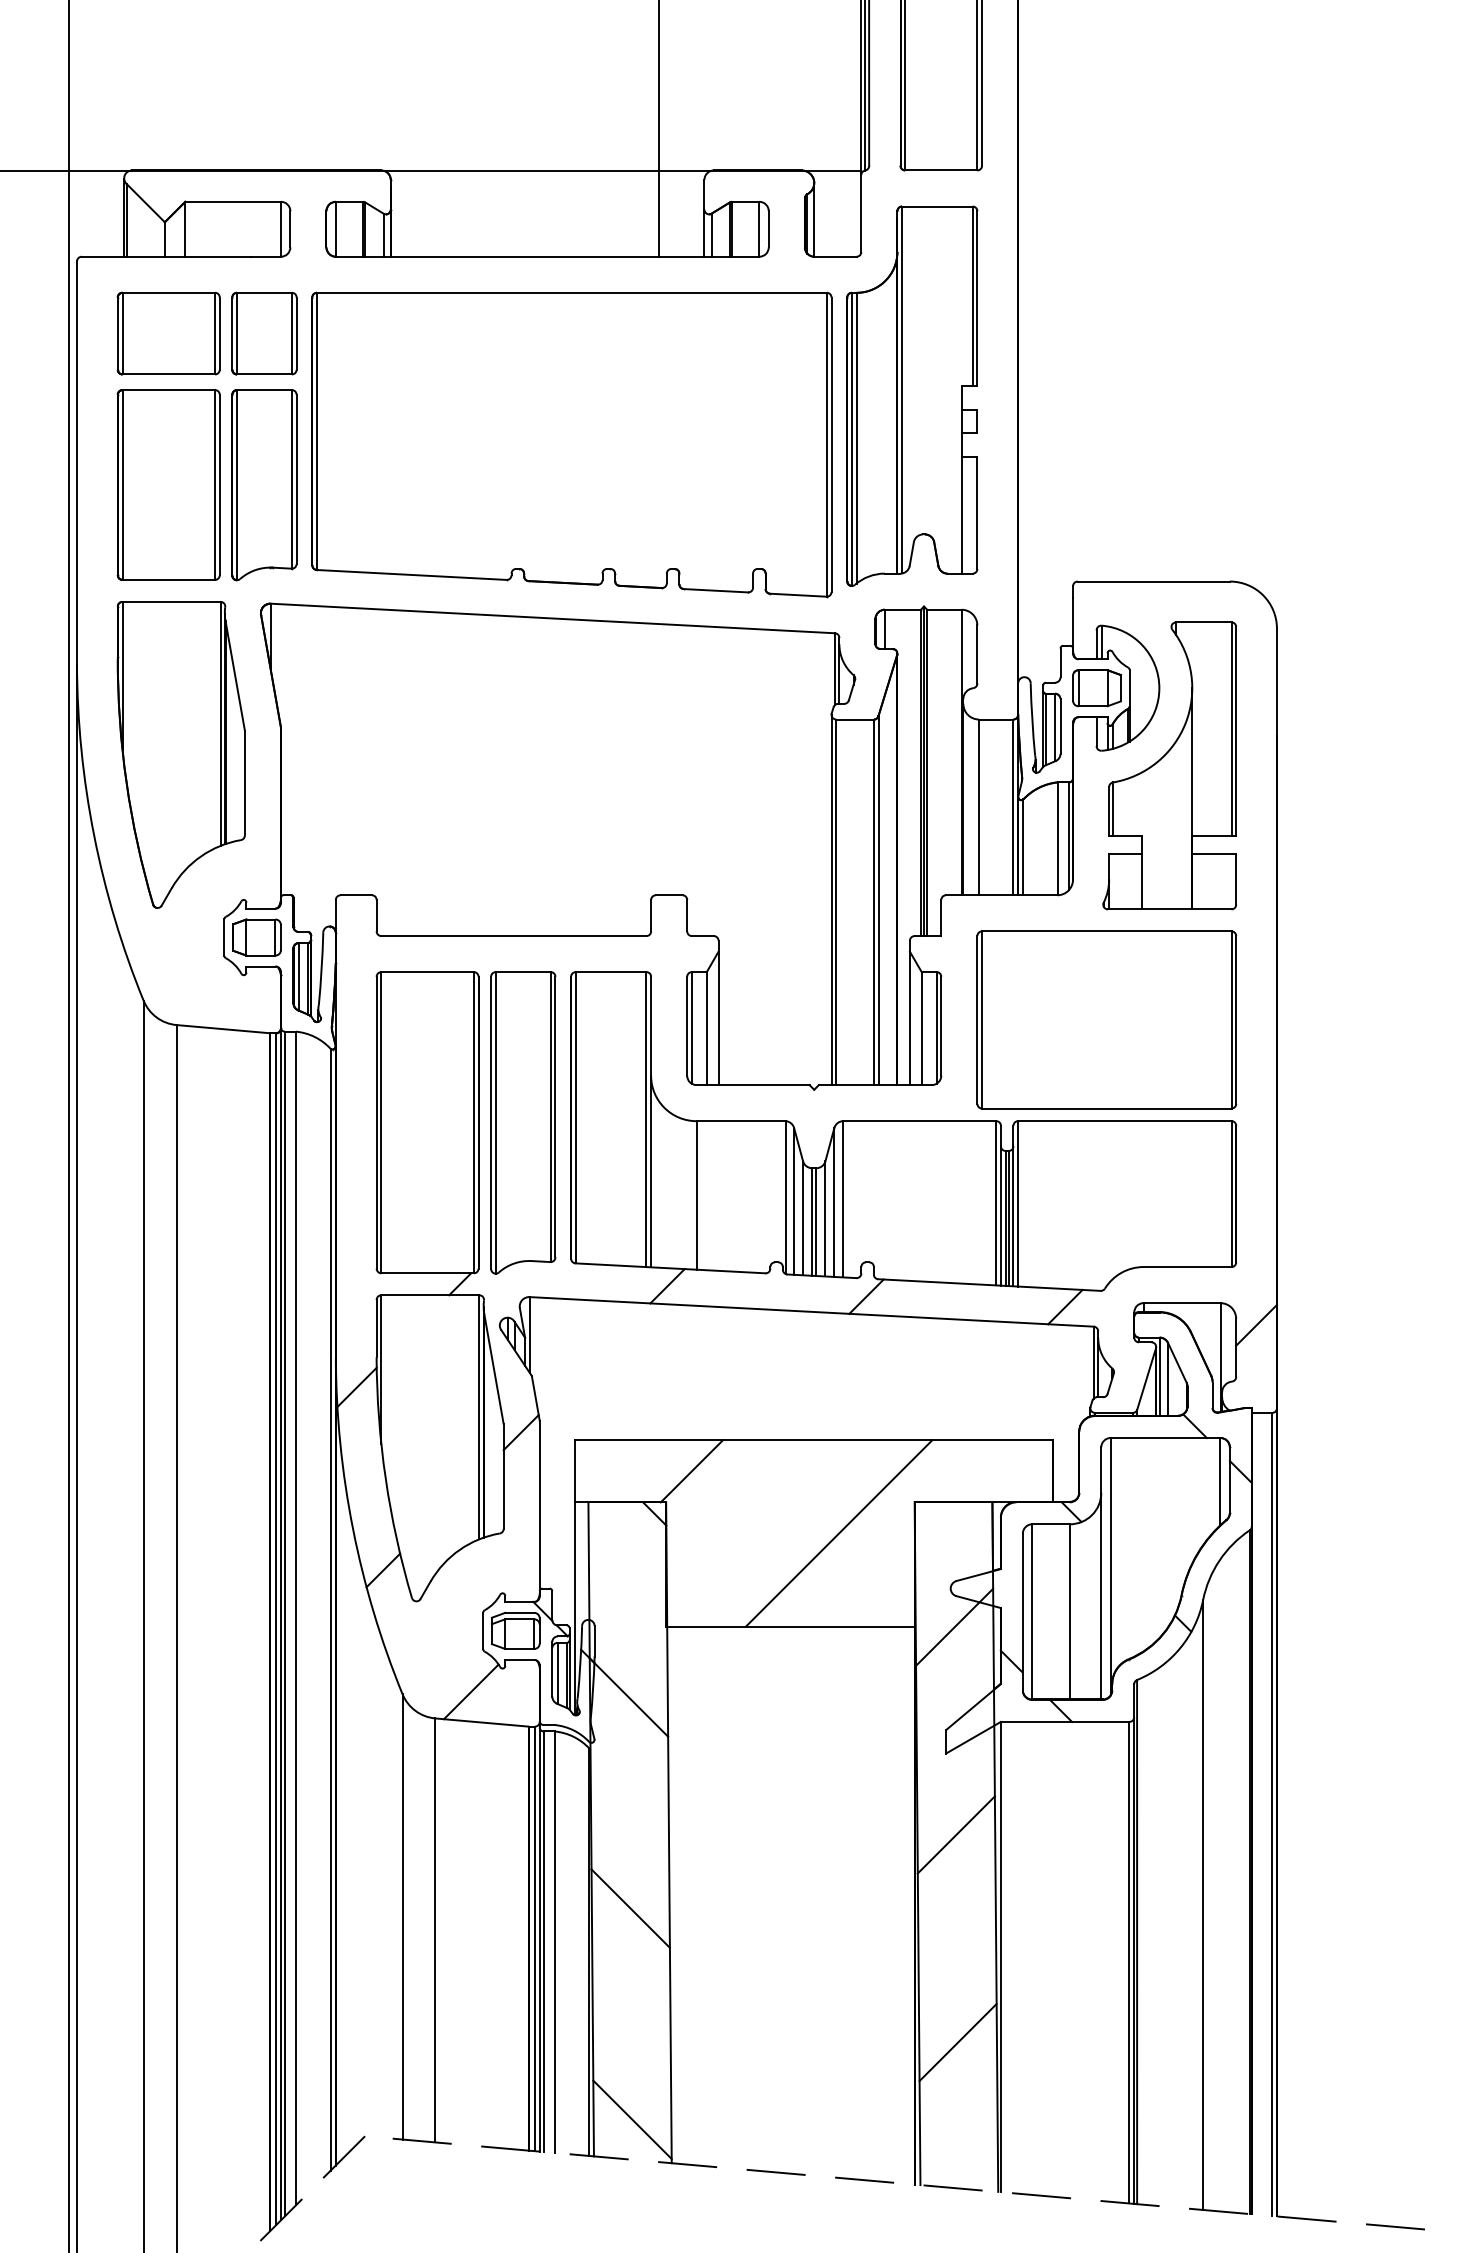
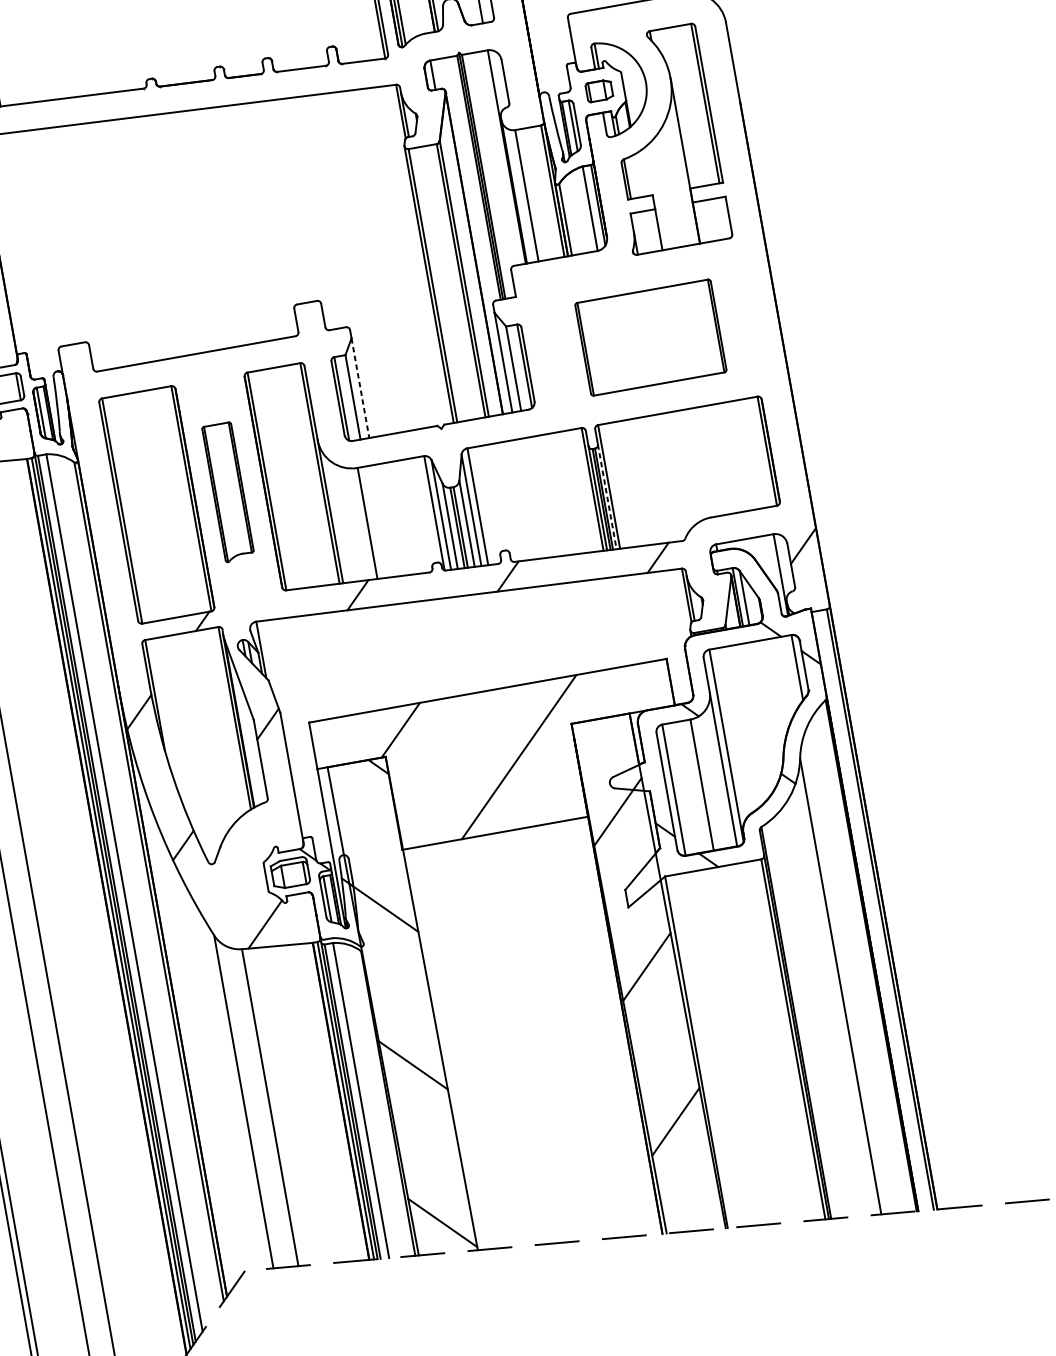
part: (1096, 688) -> (599, 91), size x0.7
line: (718, 1018) -> (360, 388), solid -> dashed
part: (1106, 1019) -> (650, 337), size x0.7
part: (523, 1122) -> (228, 491), size x0.6
line: (1013, 1216) -> (607, 497), solid -> dashed

